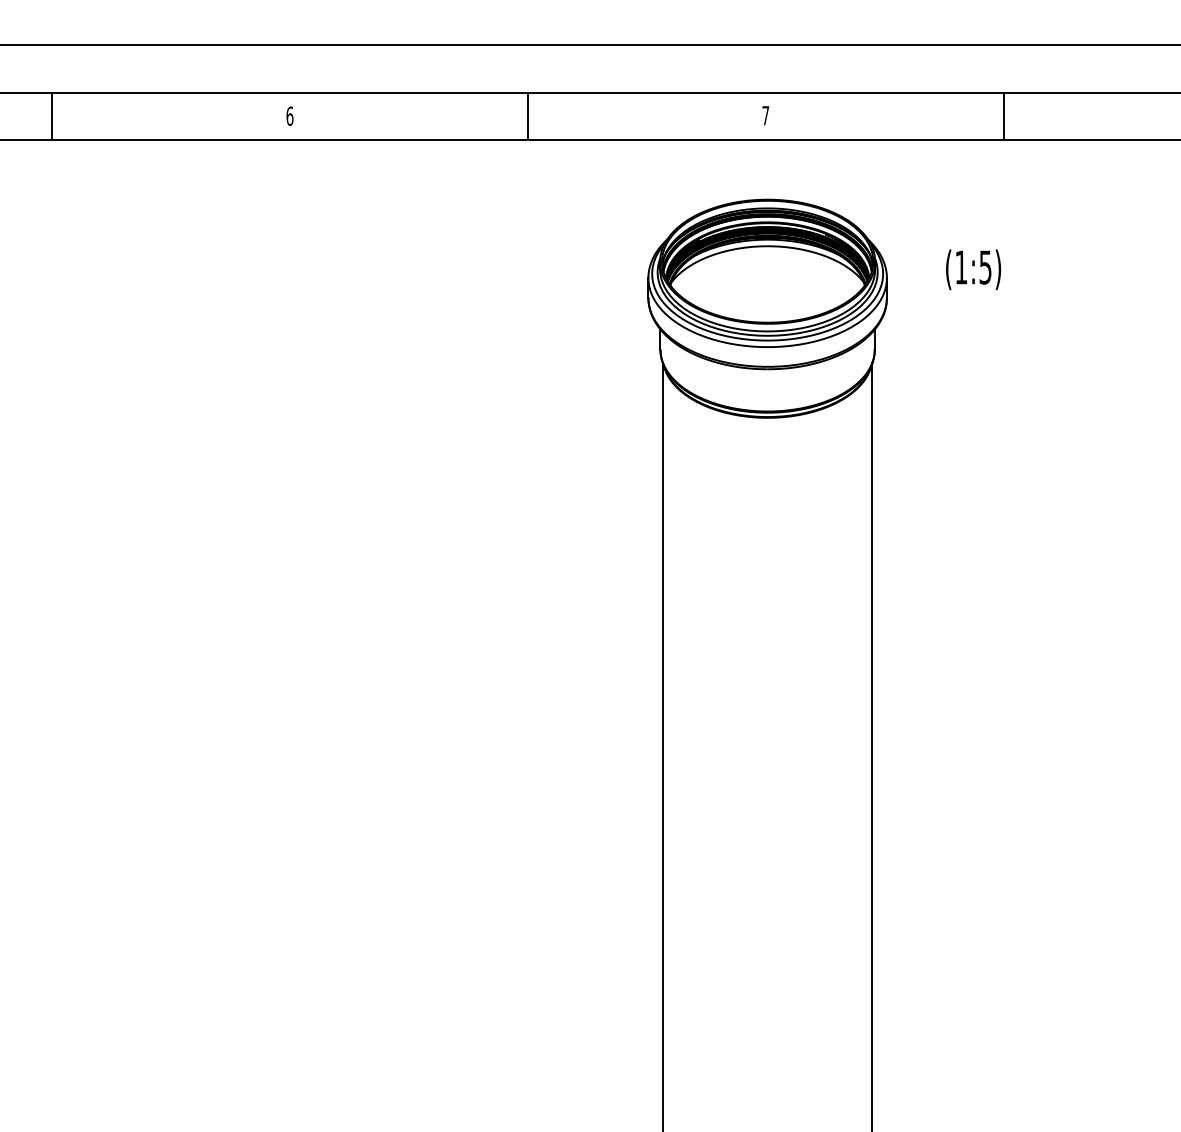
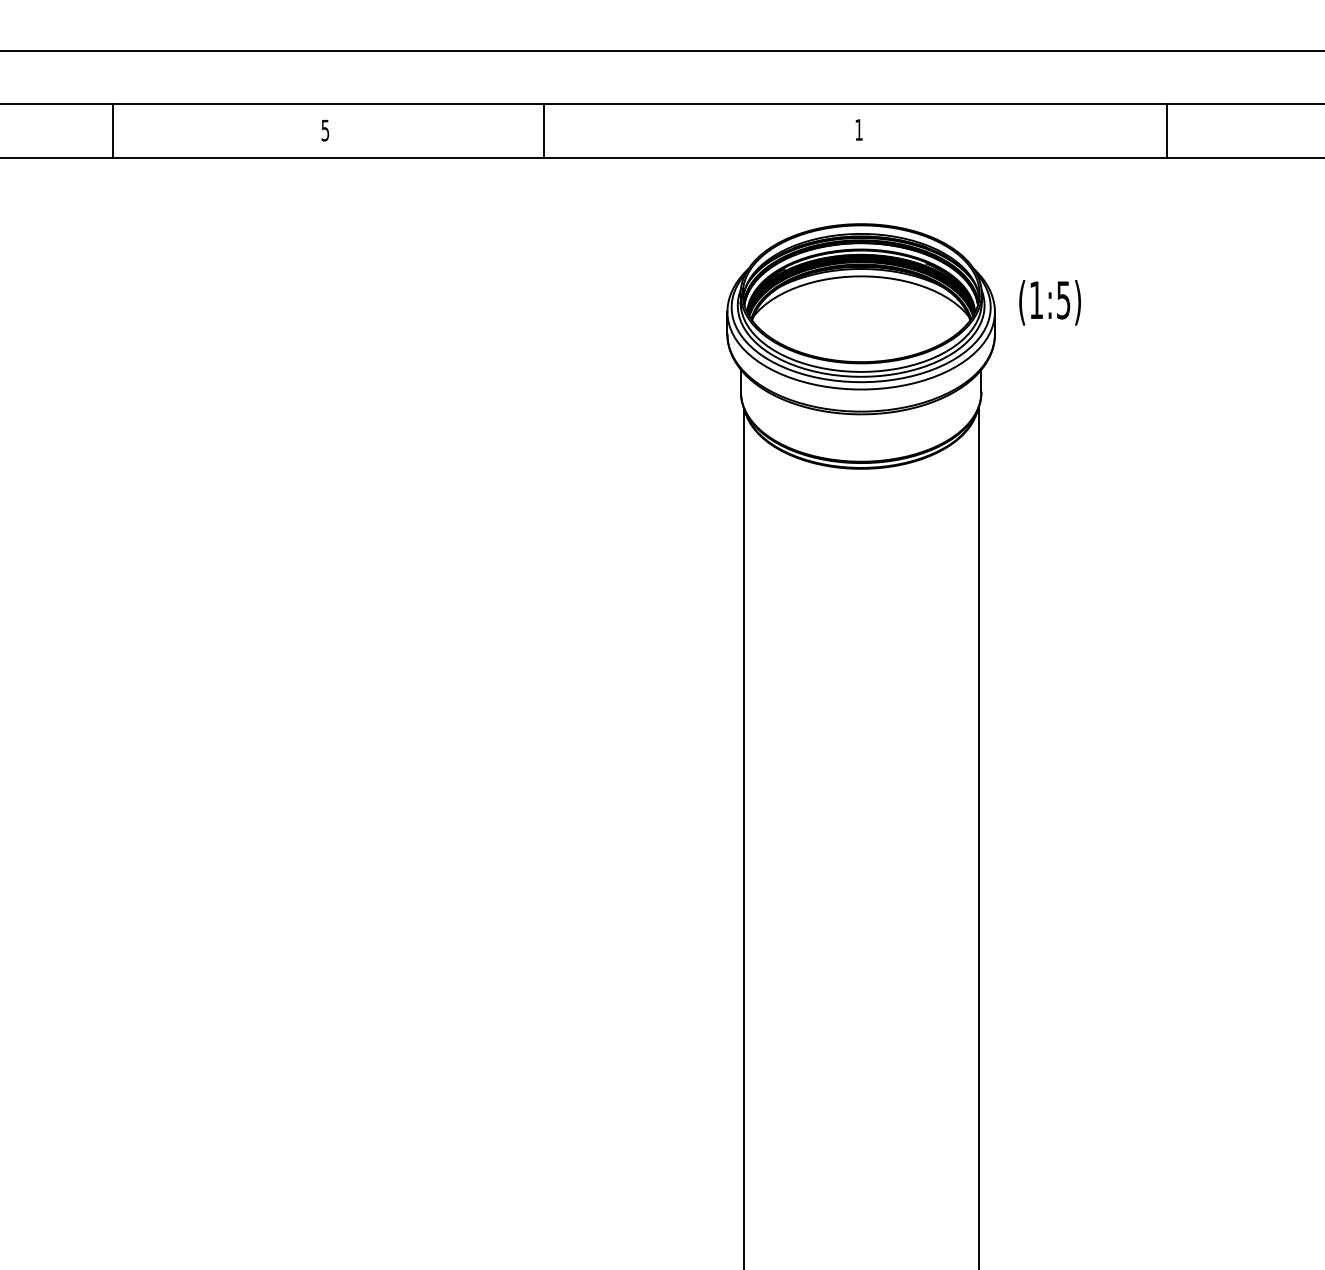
text: (765, 115) -> (858, 129), 7 -> 1
line: (51, 116) -> (113, 130), moved
text: (290, 116) -> (325, 130), 6 -> 5
line: (528, 116) -> (544, 130), moved
line: (1003, 116) -> (1166, 130), moved
text: (972, 269) -> (1049, 302), moved

